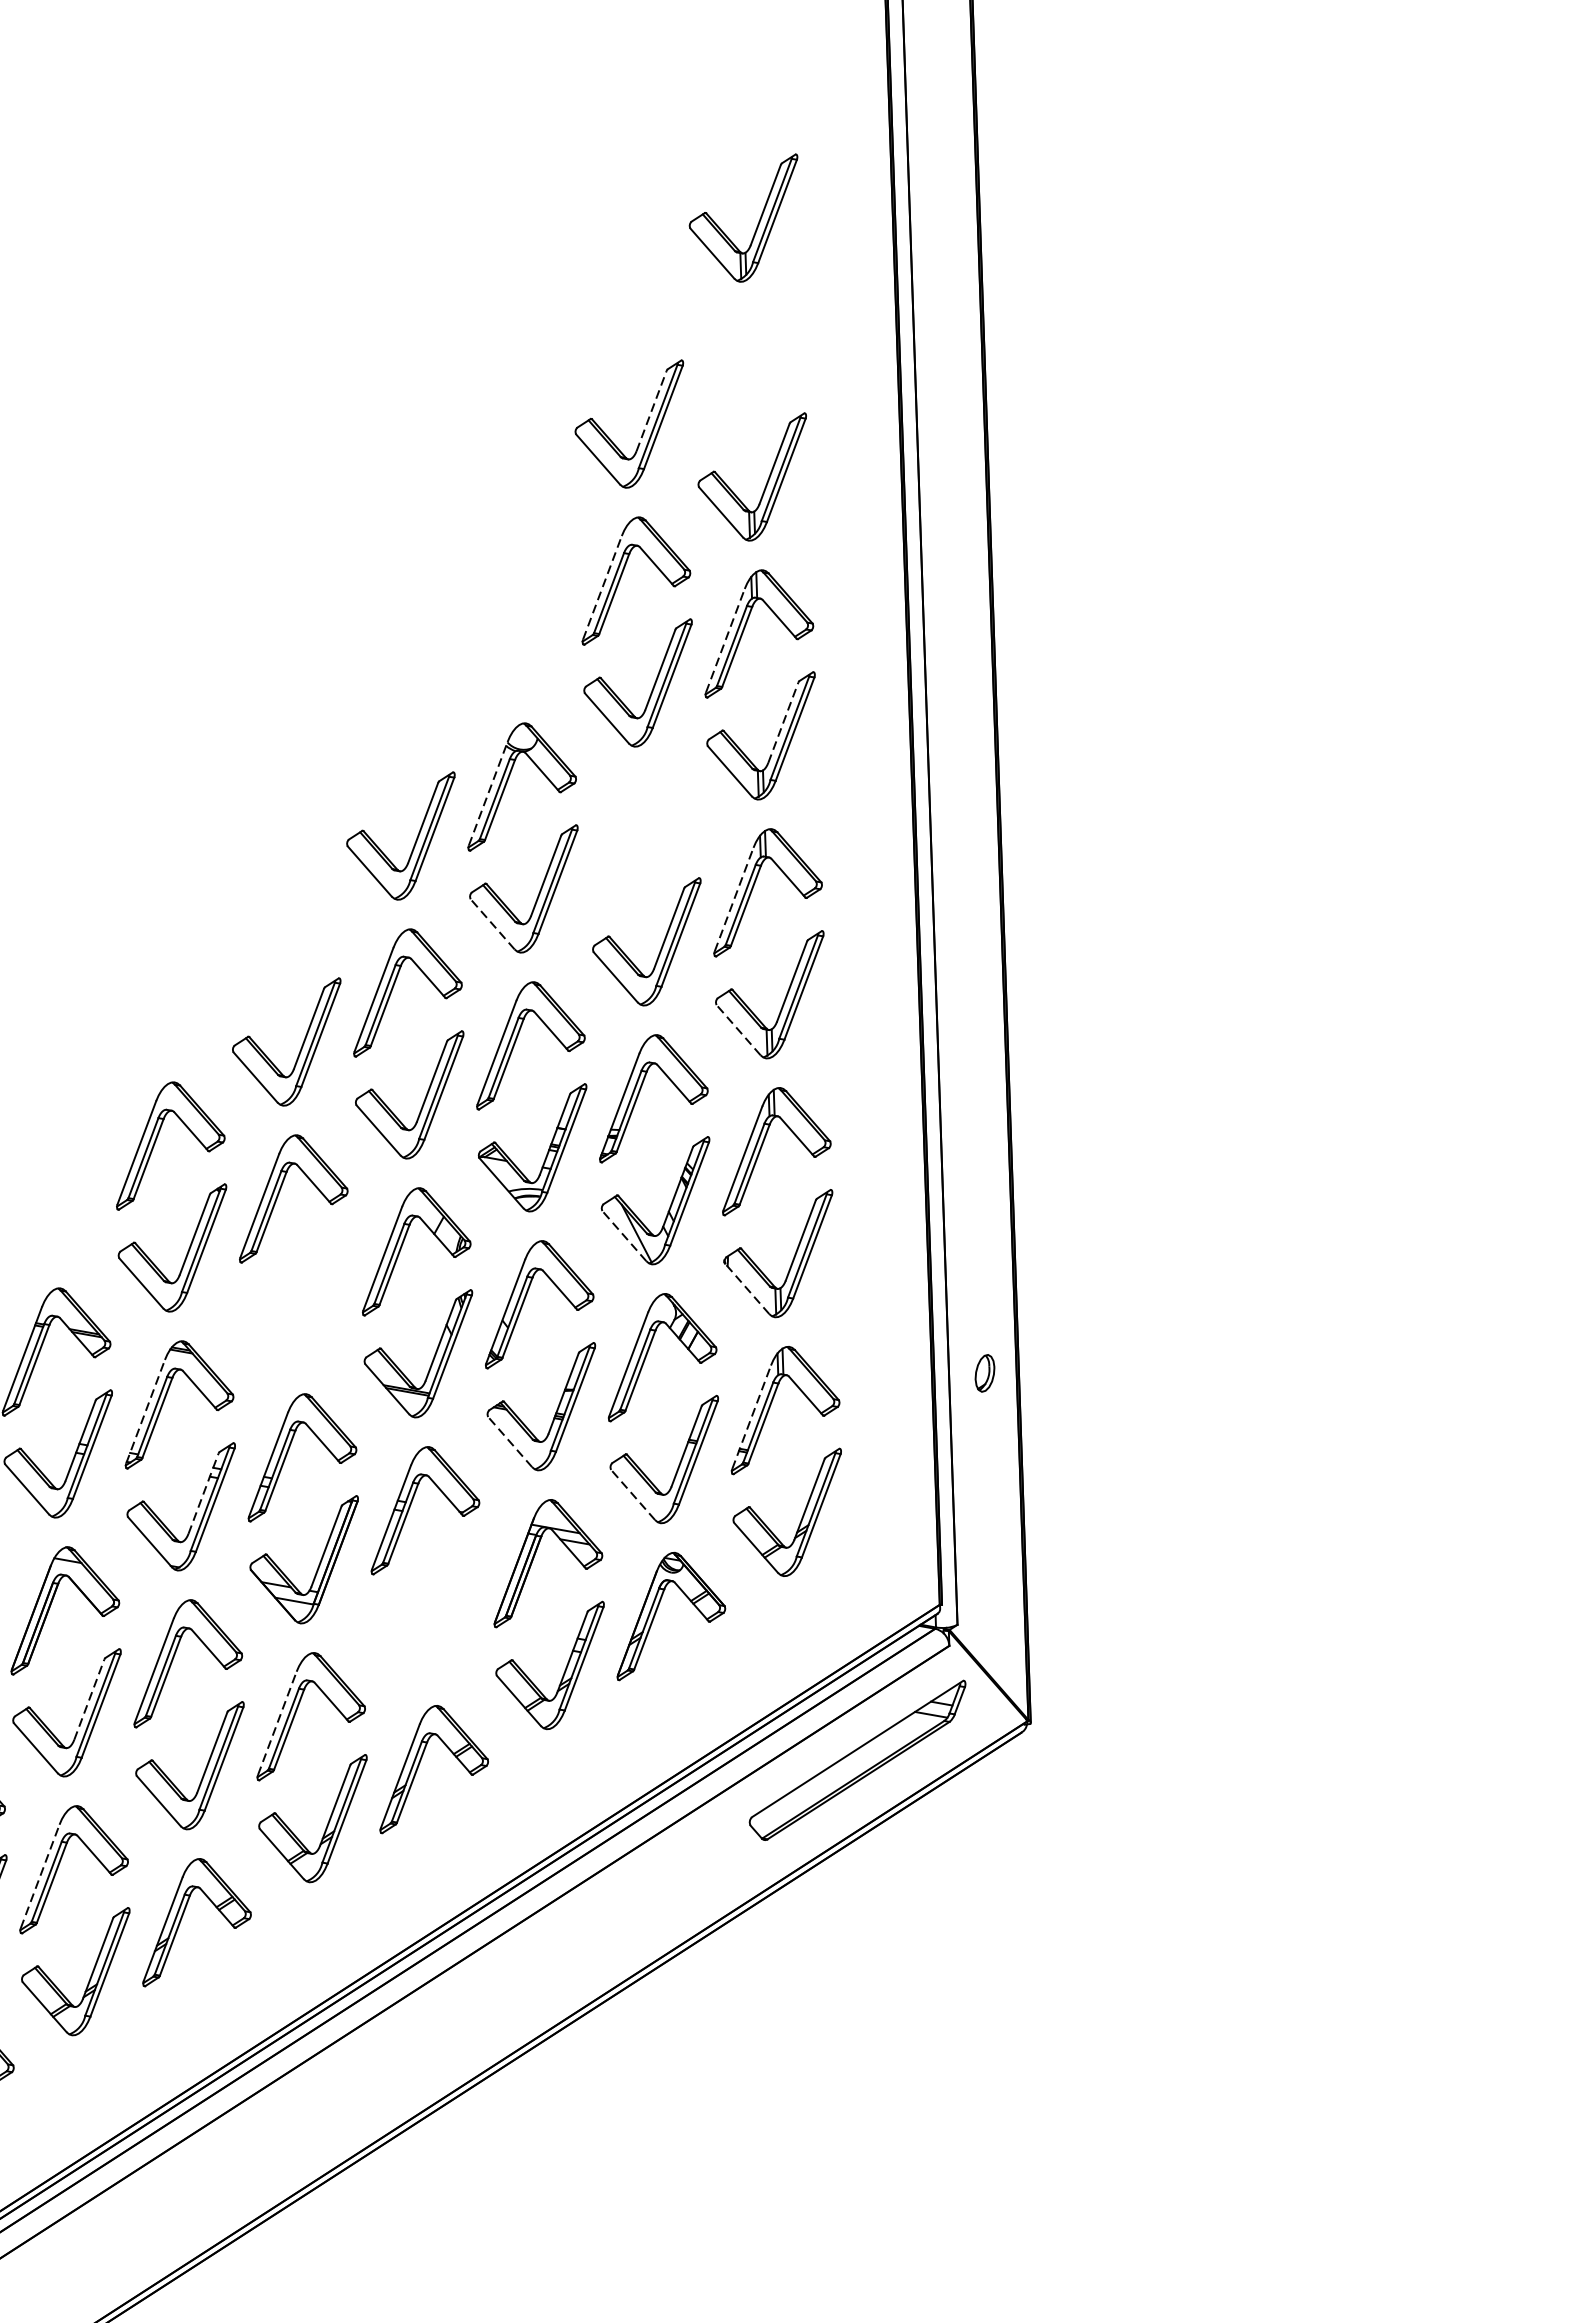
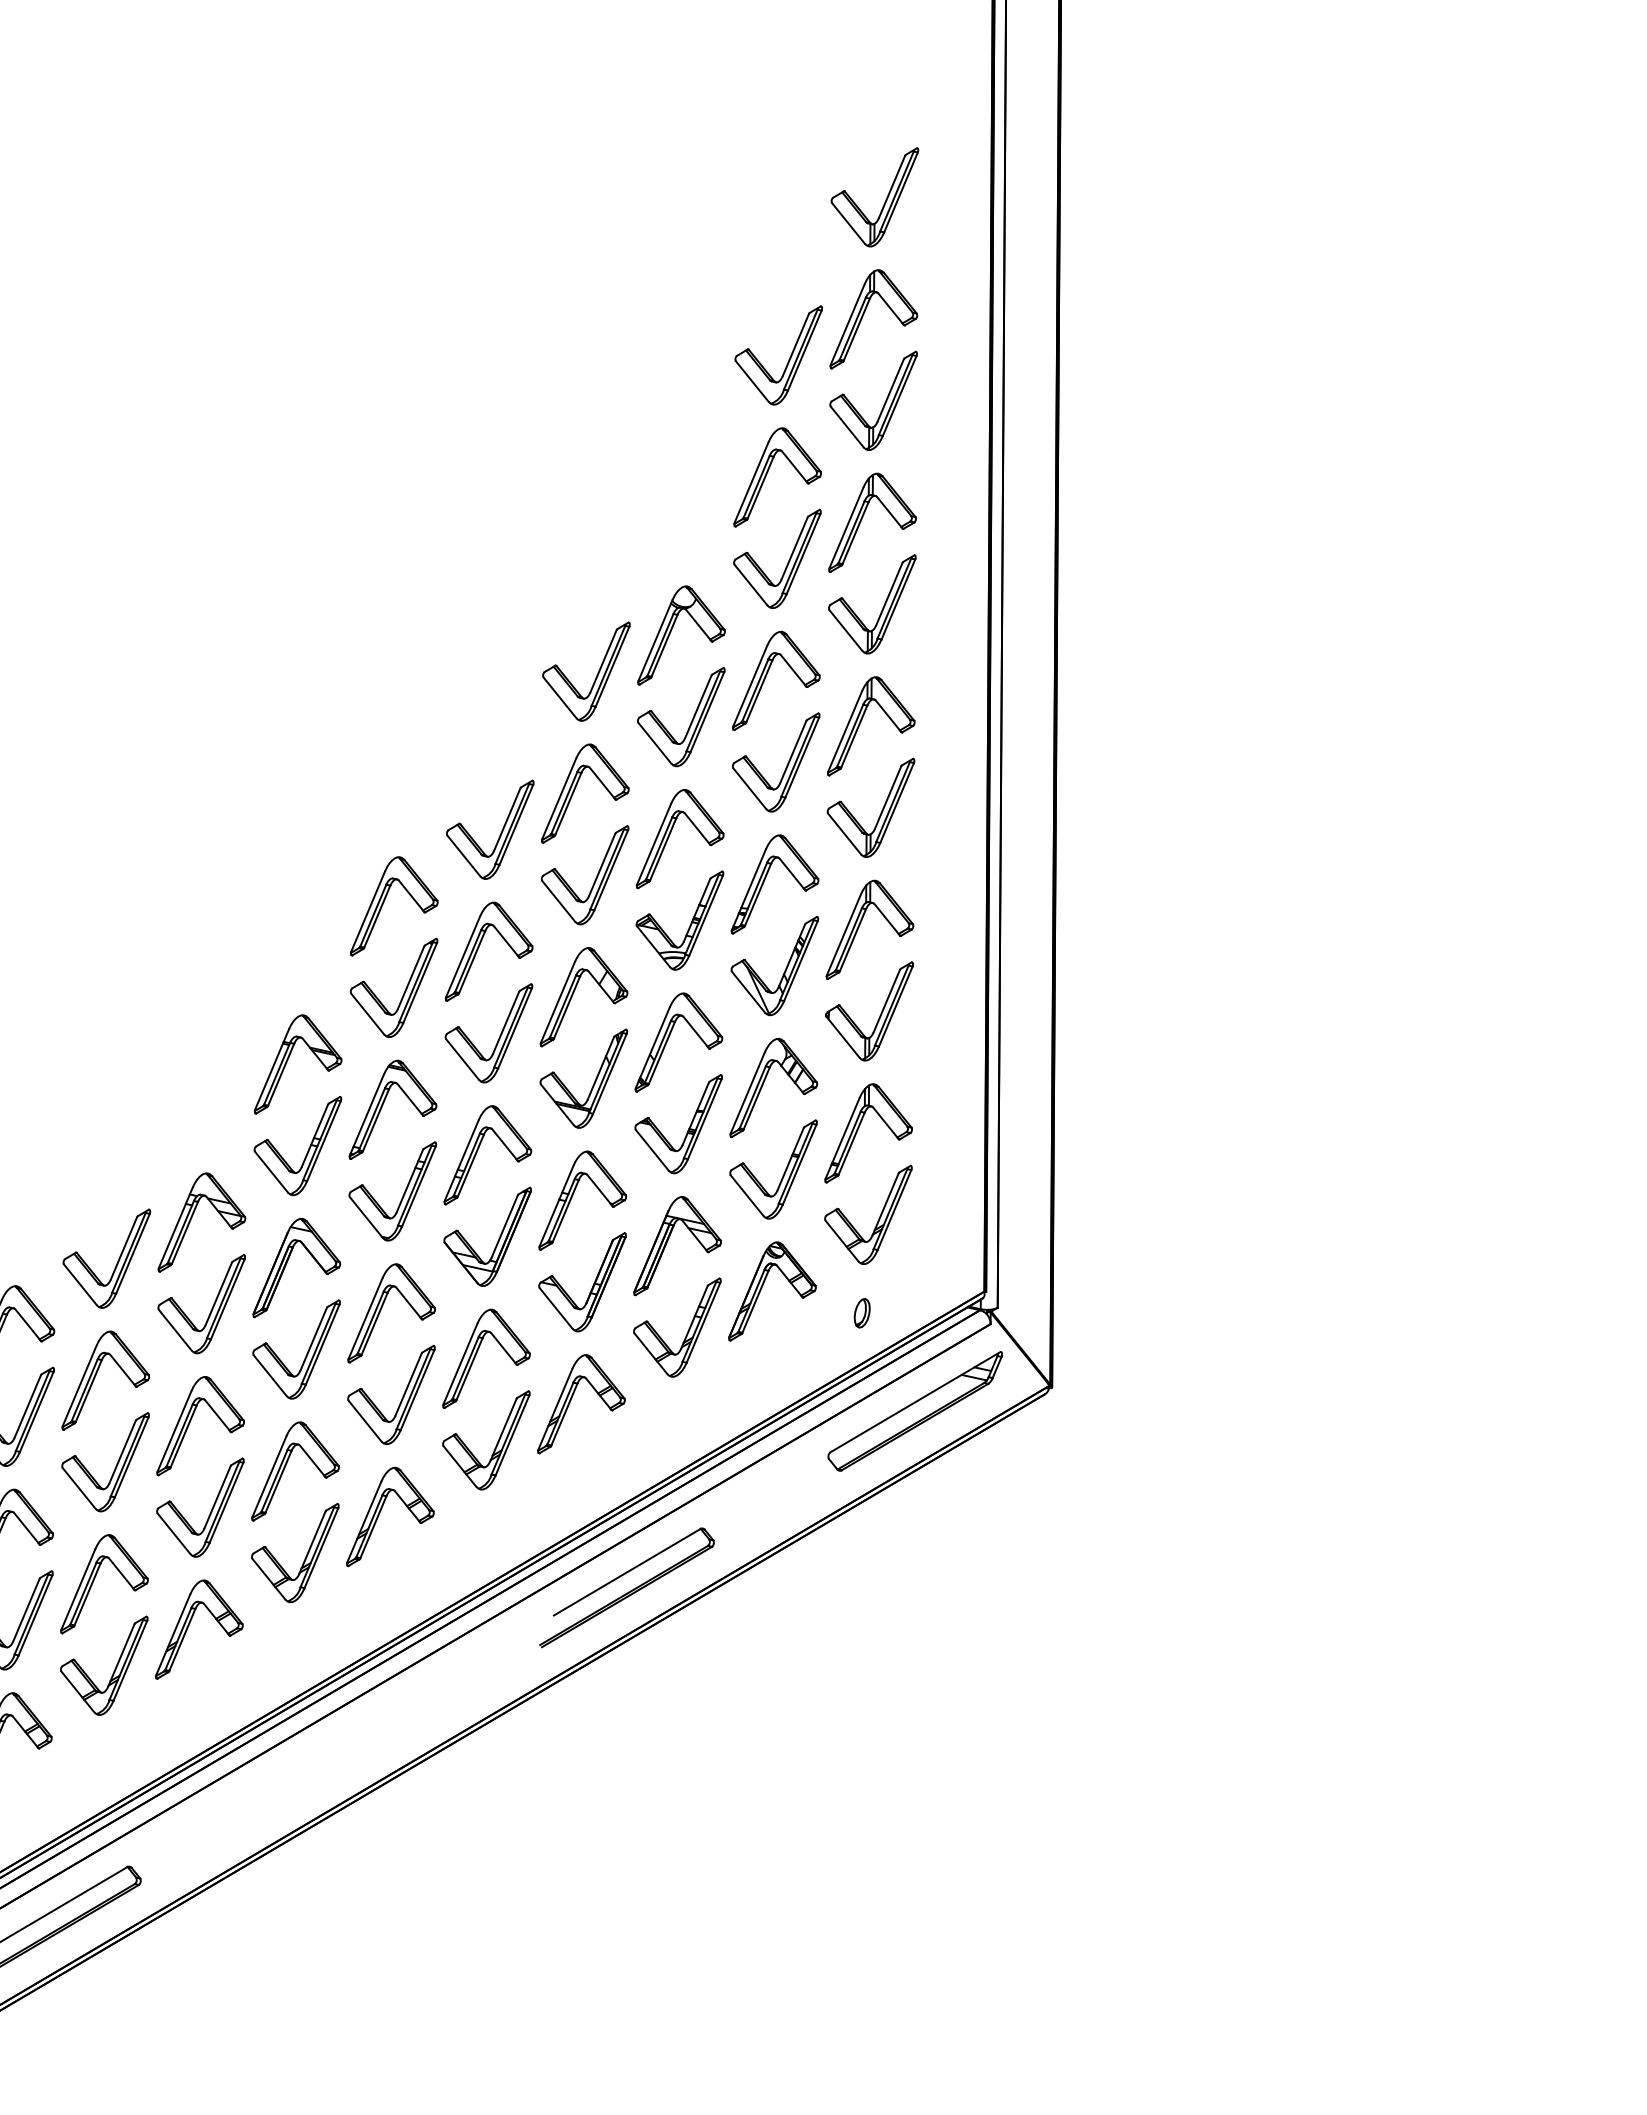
part: (737, 368) -> (864, 314), added
line: (651, 411) -> (795, 345), dashed -> solid
line: (602, 586) -> (751, 481), dashed -> solid
line: (725, 640) -> (846, 527), dashed -> solid
line: (783, 723) -> (889, 594), dashed -> solid
line: (488, 793) -> (655, 640), dashed -> solid
part: (631, 835) -> (766, 677), added
line: (734, 898) -> (845, 730), dashed -> solid
line: (492, 923) -> (654, 742), dashed -> solid
line: (738, 1029) -> (844, 833), dashed -> solid
line: (624, 1235) -> (748, 991), dashed -> solid
line: (746, 1289) -> (842, 1037), dashed -> solid
part: (310, 1303) -> (499, 1035), added
part: (984, 1373) -> (861, 1313), moved
line: (146, 1411) -> (367, 1114), dashed -> solid
line: (751, 1416) -> (842, 1137), dashed -> solid
line: (509, 1441) -> (651, 1149), dashed -> solid
line: (203, 1494) -> (409, 1181), dashed -> solid
line: (632, 1494) -> (746, 1195), dashed -> solid
part: (441, 1617) -> (592, 1285), added
line: (89, 1700) -> (313, 1339), dashed -> solid
line: (277, 1723) -> (460, 1363), dashed -> solid
line: (40, 1876) -> (269, 1476), dashed -> solid
part: (499, 1999) -> (626, 1587), added

